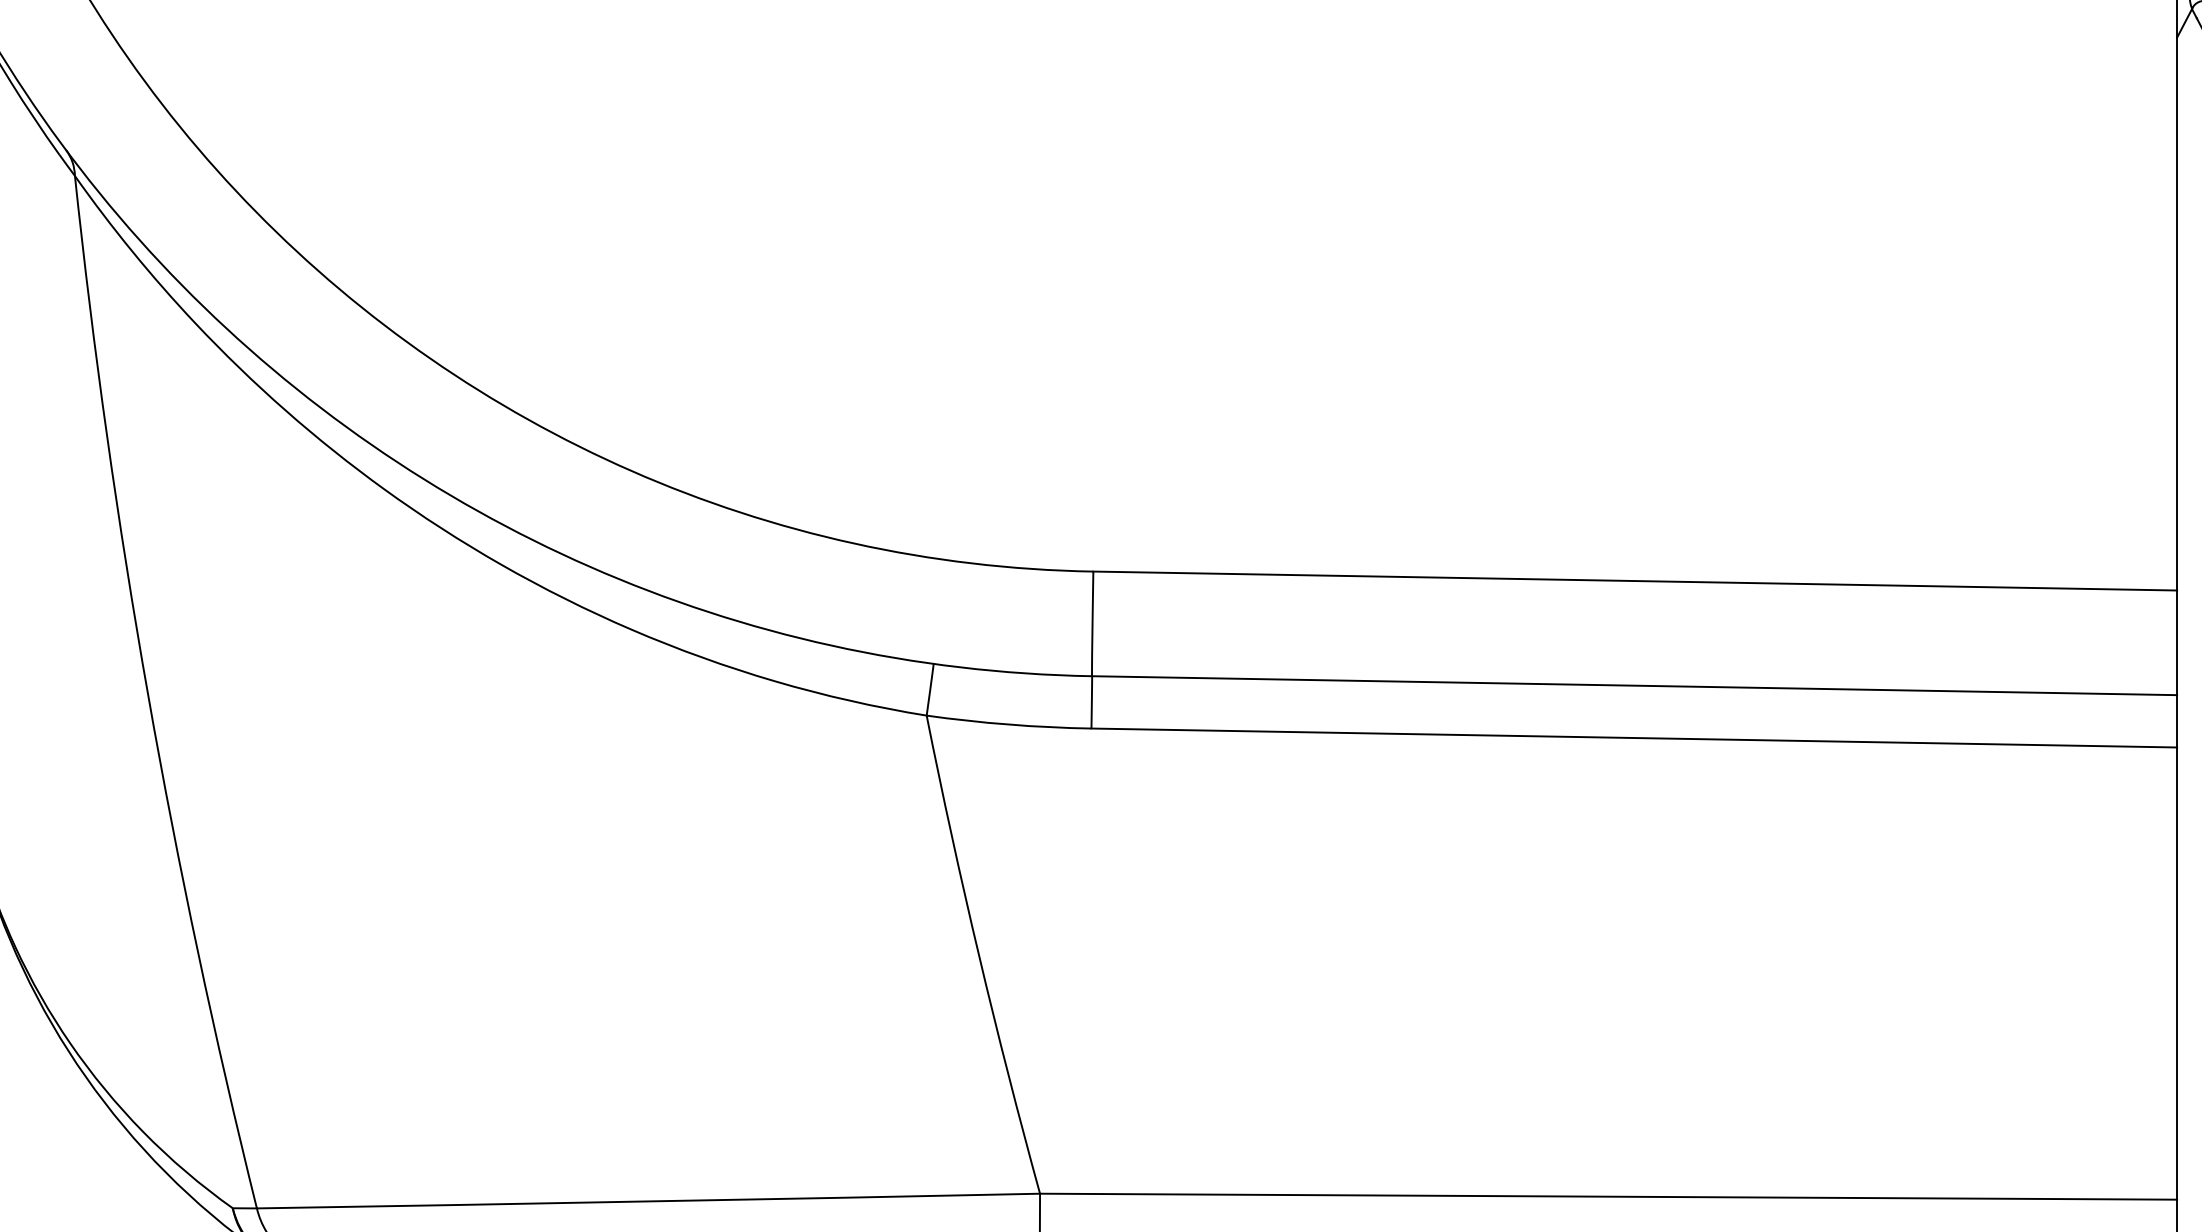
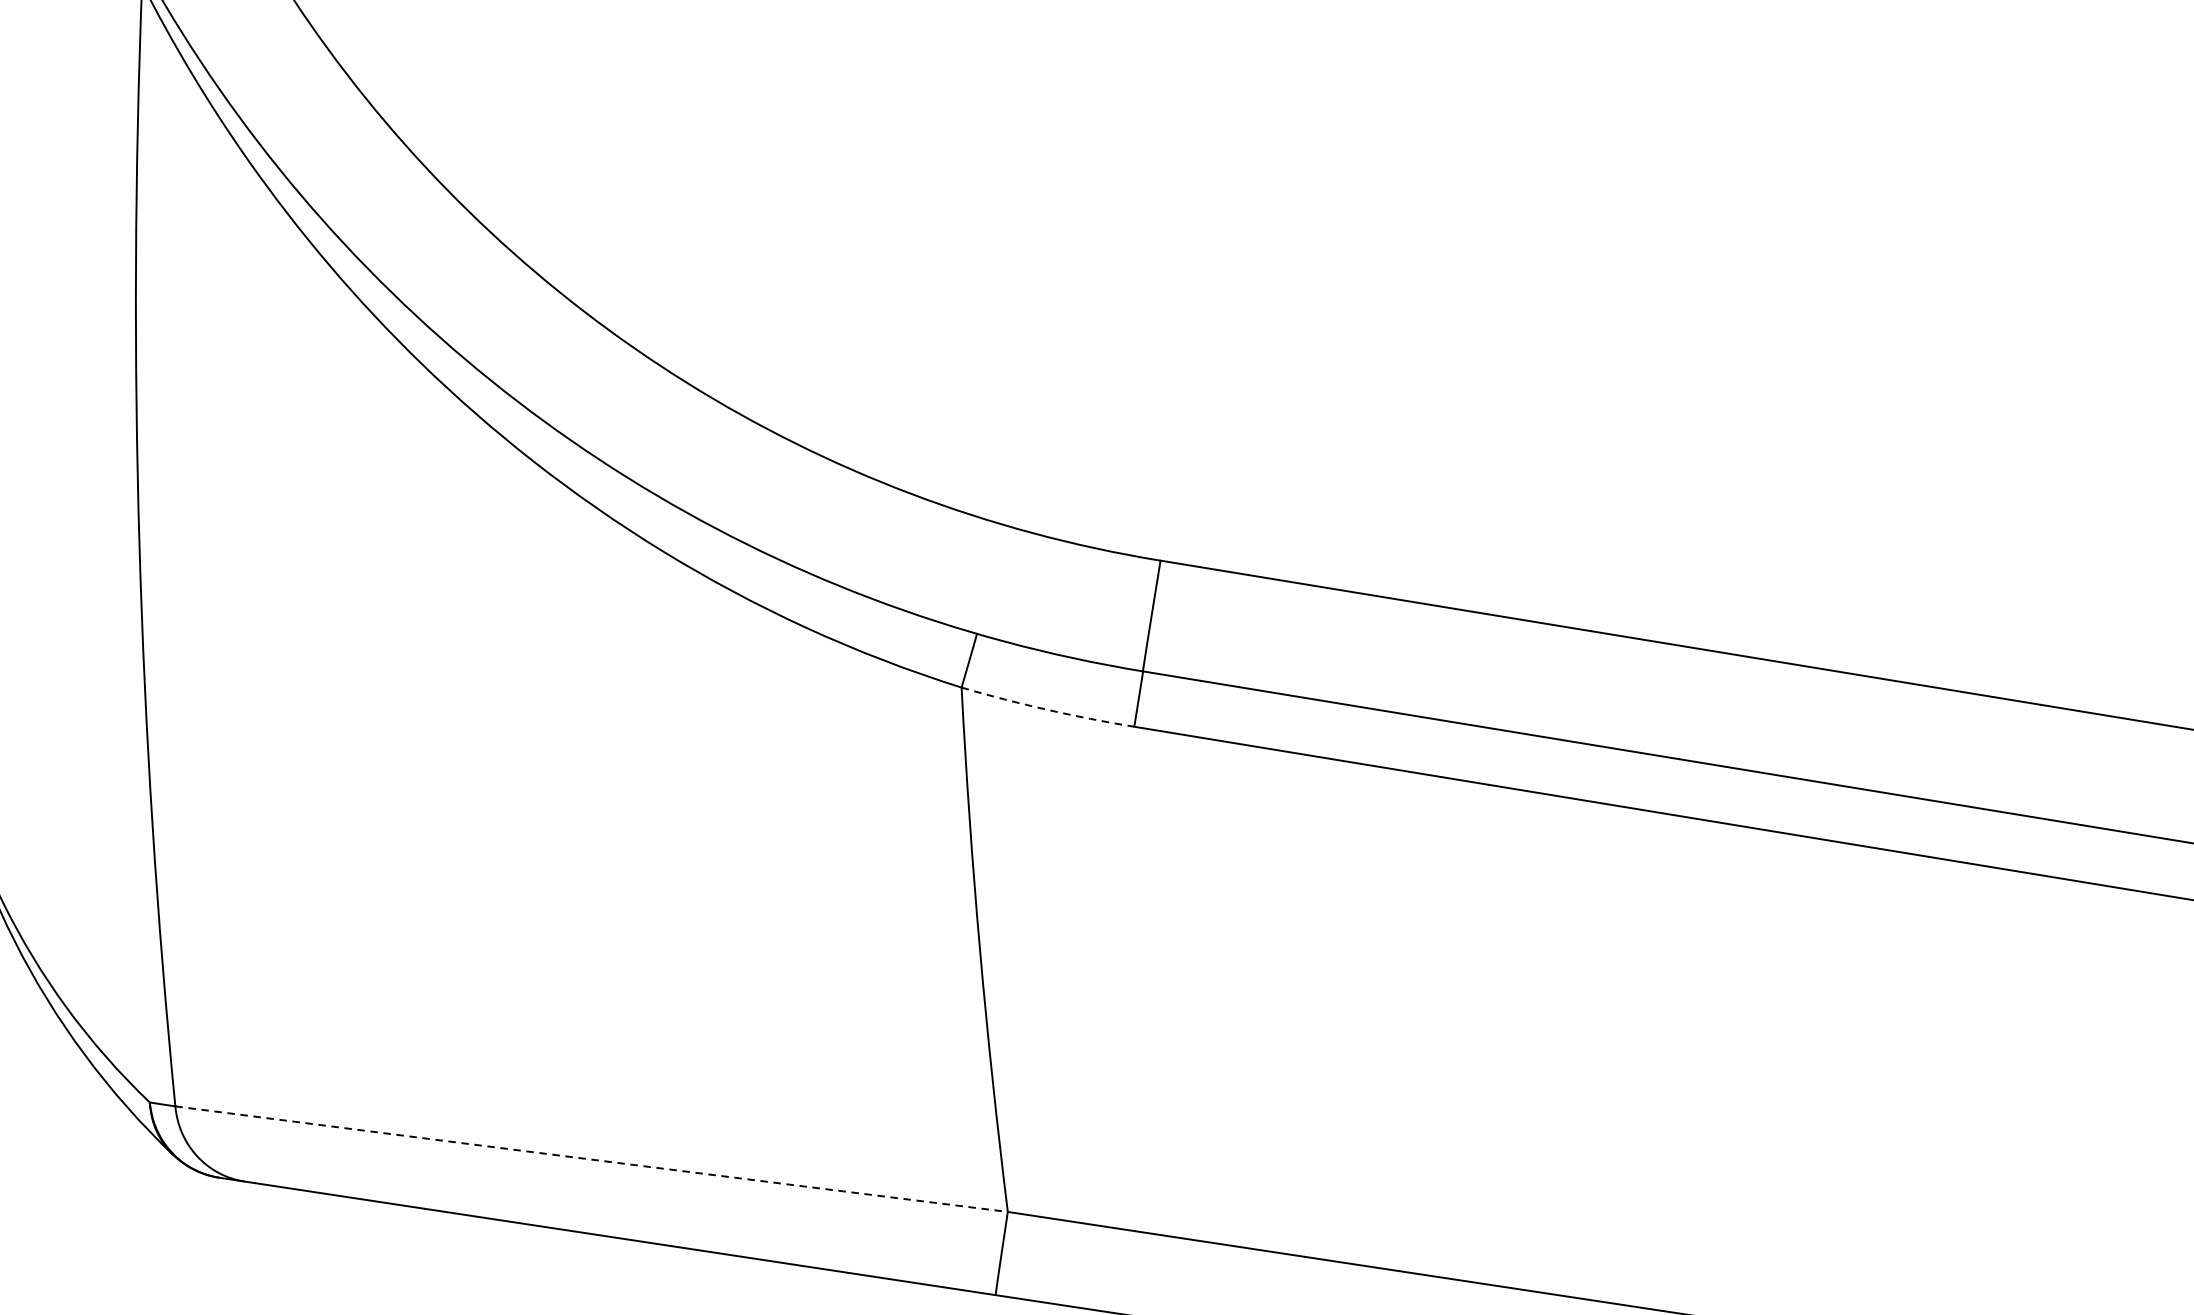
arc: (1008, 724) -> (1046, 709), solid -> dashed
arc: (648, 1201) -> (591, 1159), solid -> dashed

